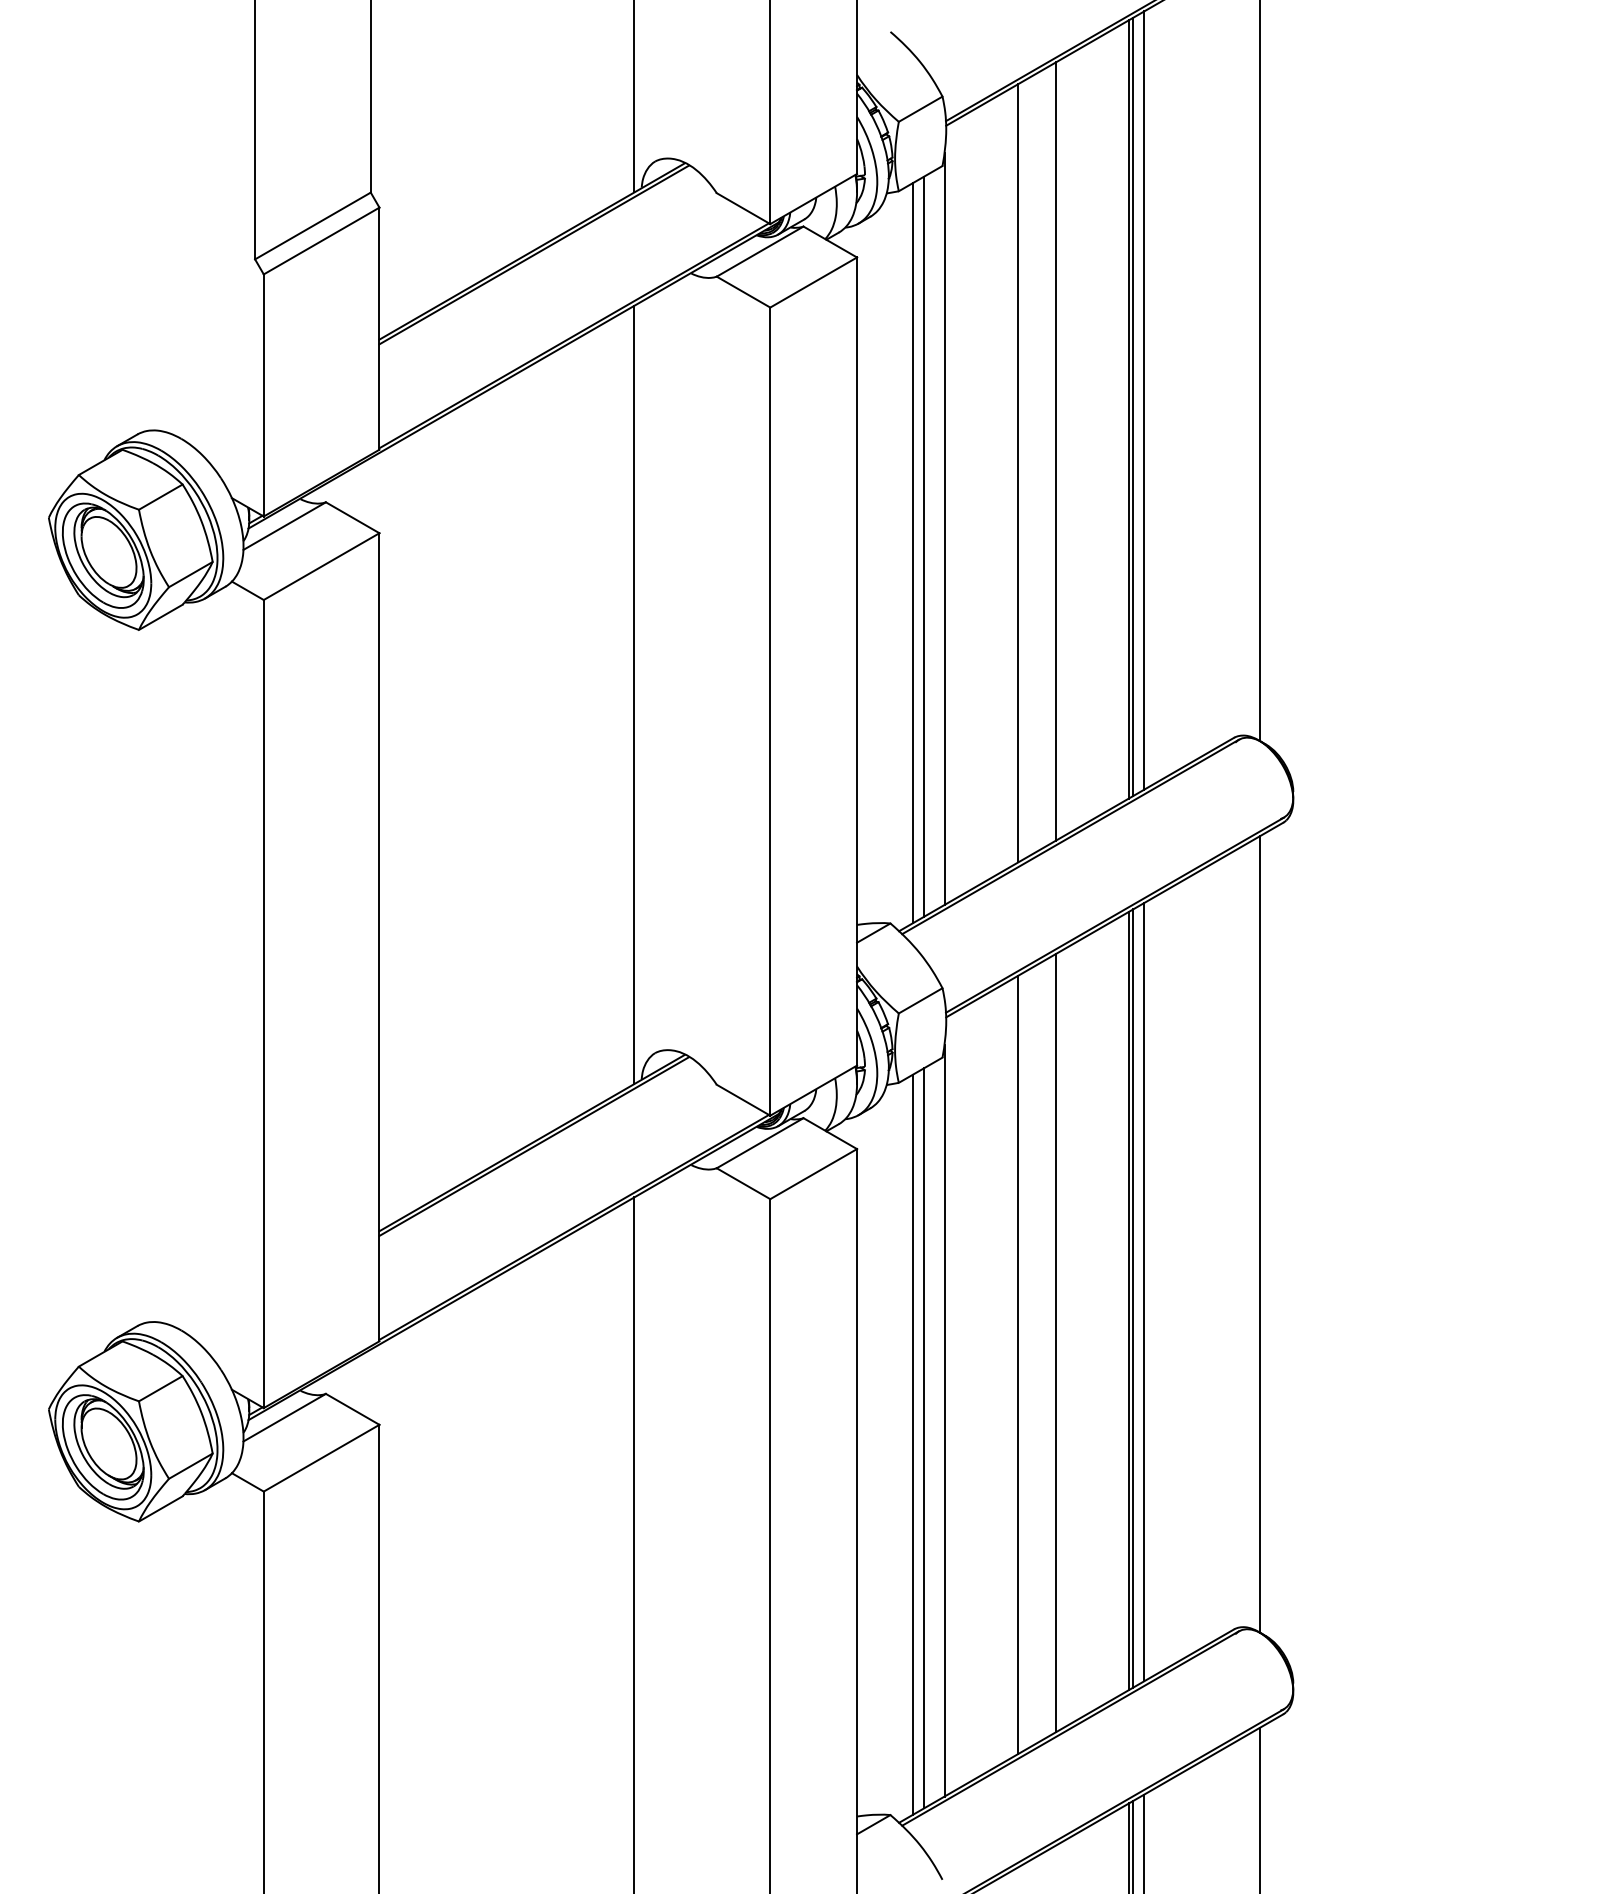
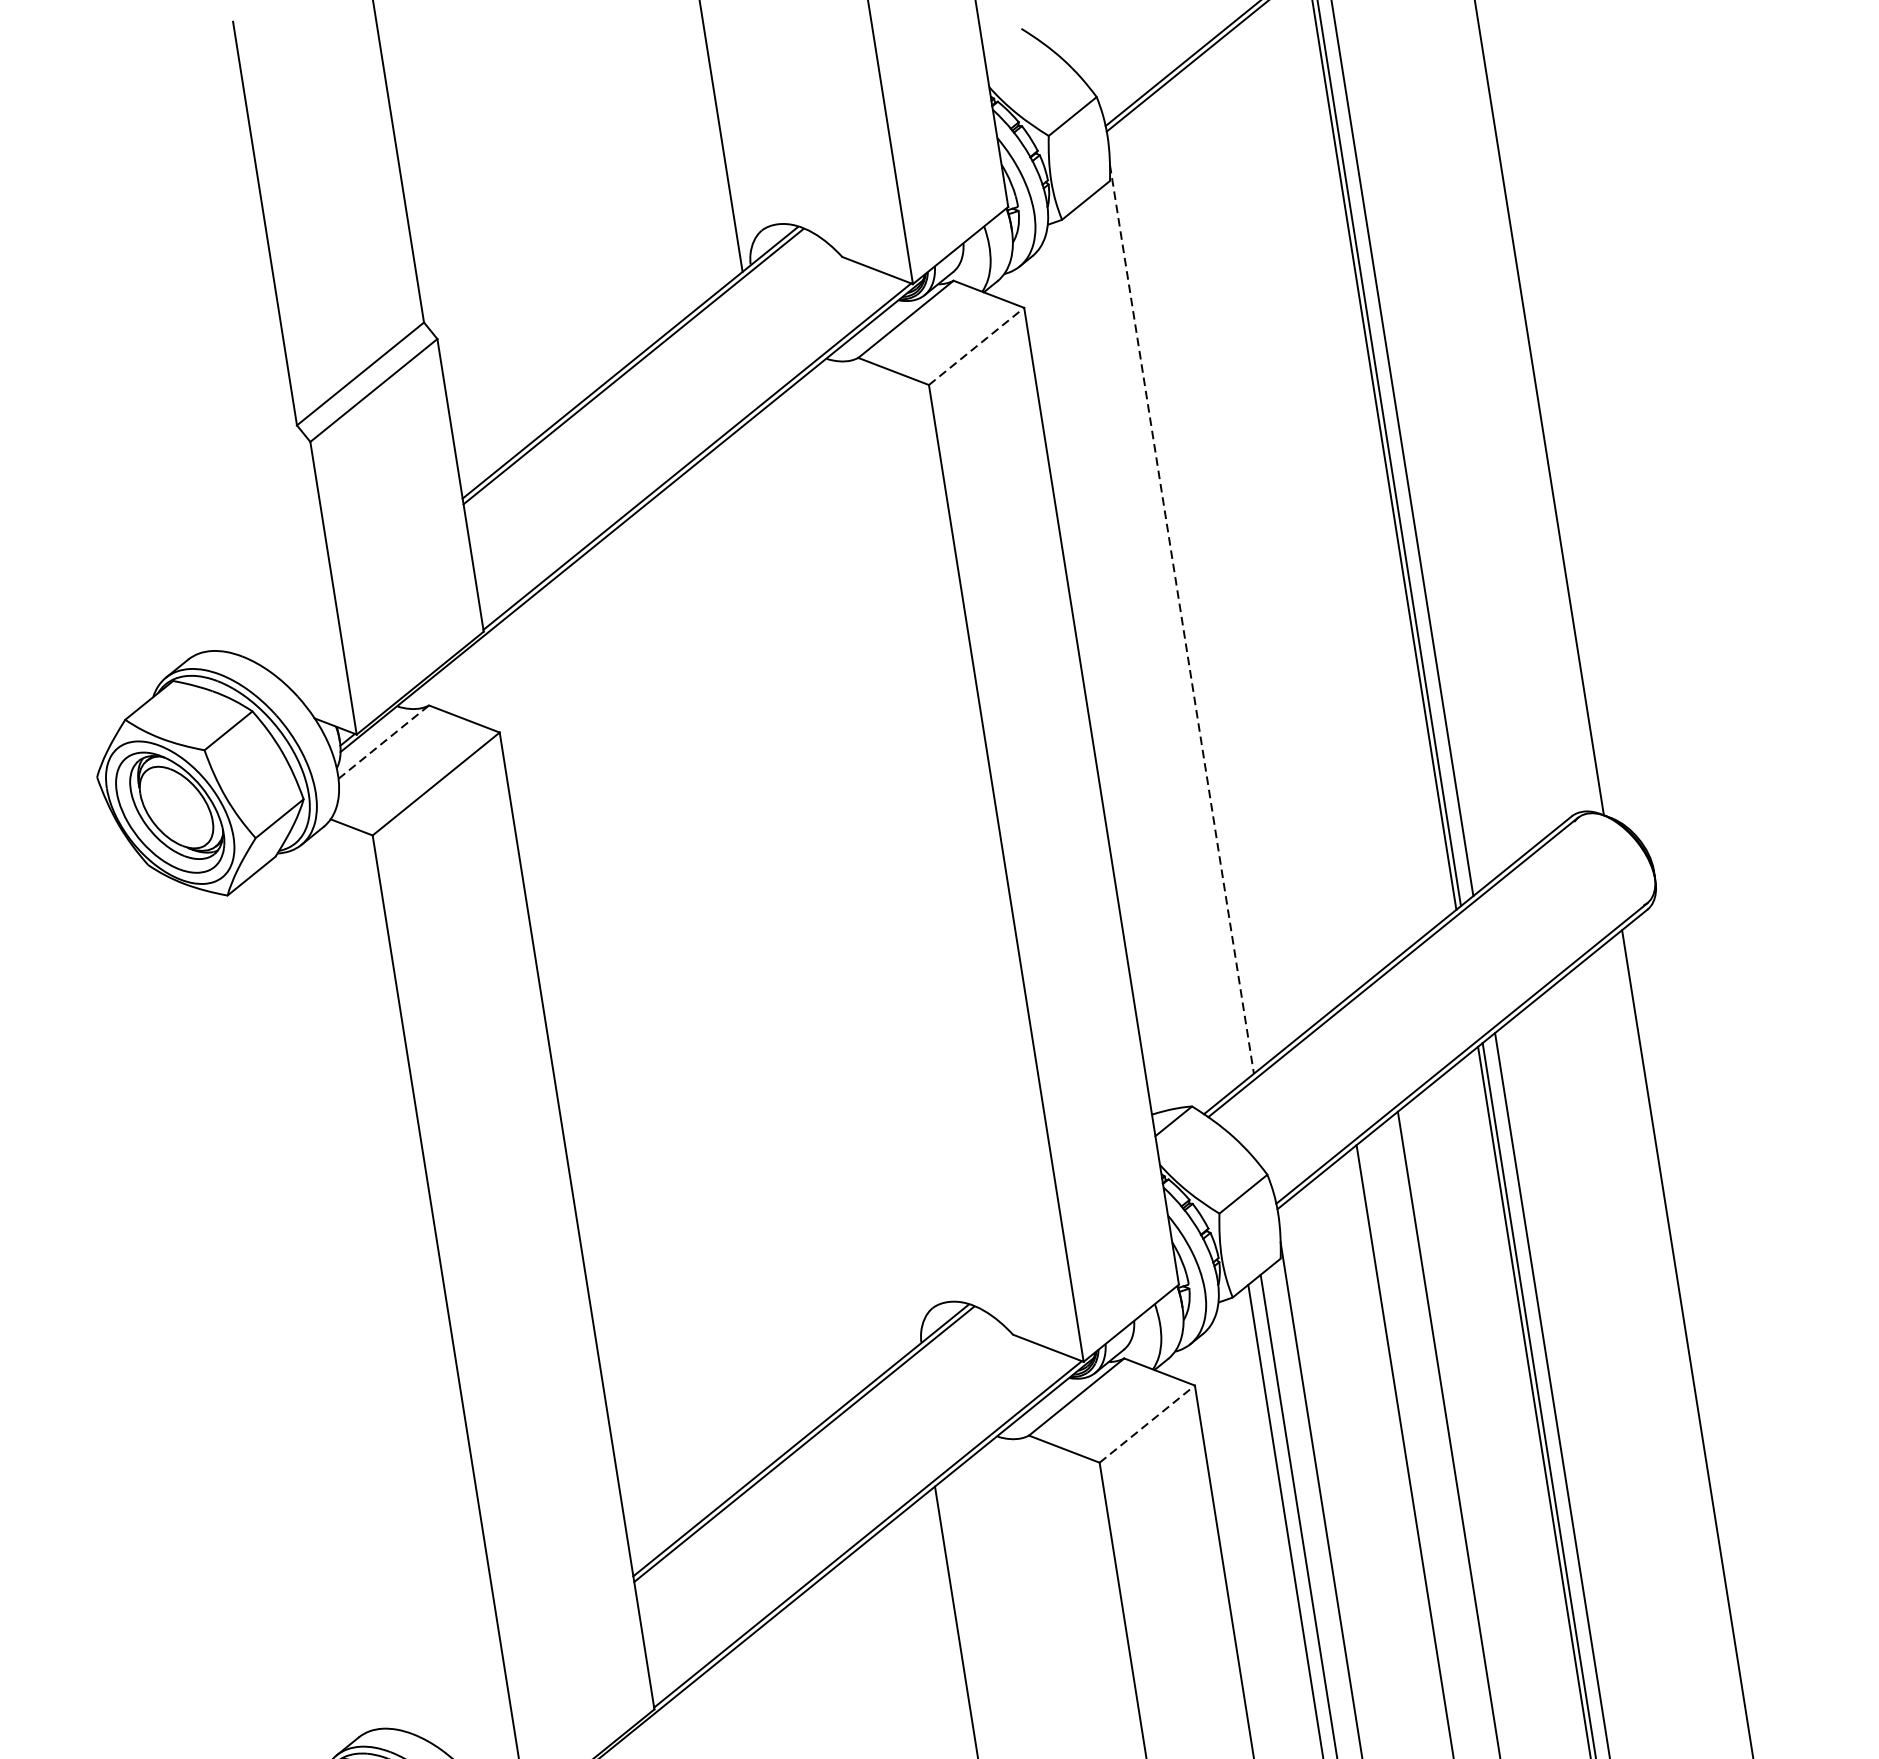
line: (814, 282) -> (977, 346), solid -> dashed
line: (1055, 451) -> (1301, 504), removed
line: (1018, 473) -> (1260, 538), removed
line: (284, 526) -> (383, 742), solid -> dashed
line: (944, 529) -> (1181, 619), solid -> dashed
line: (924, 546) -> (1161, 644), removed
line: (913, 553) -> (1149, 654), removed
line: (634, 694) -> (838, 878), removed
line: (814, 1173) -> (1148, 1423), solid -> dashed

